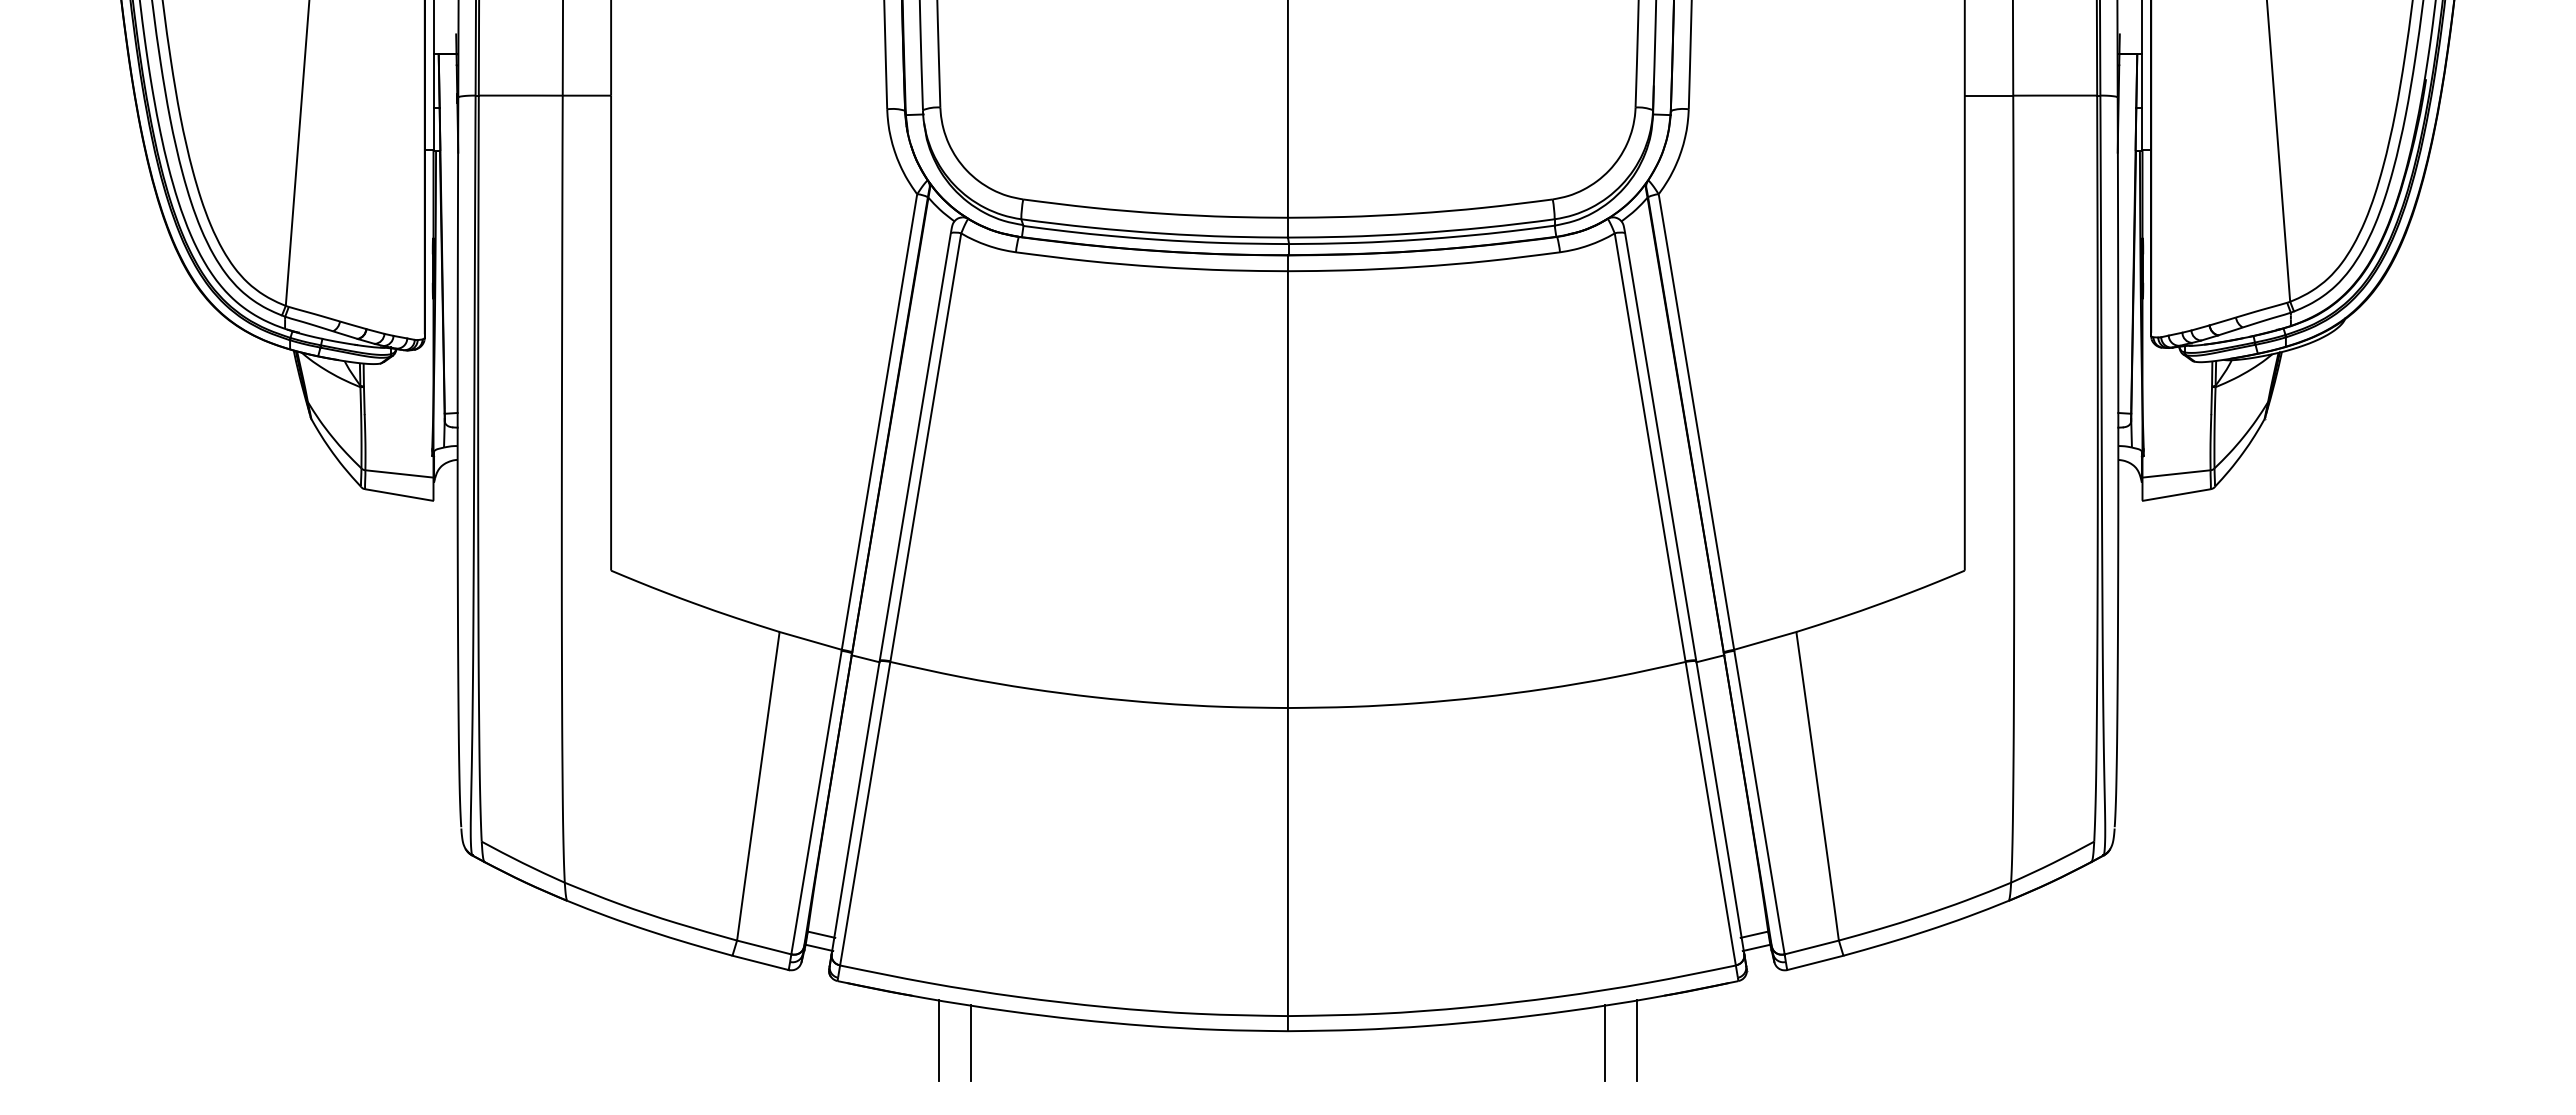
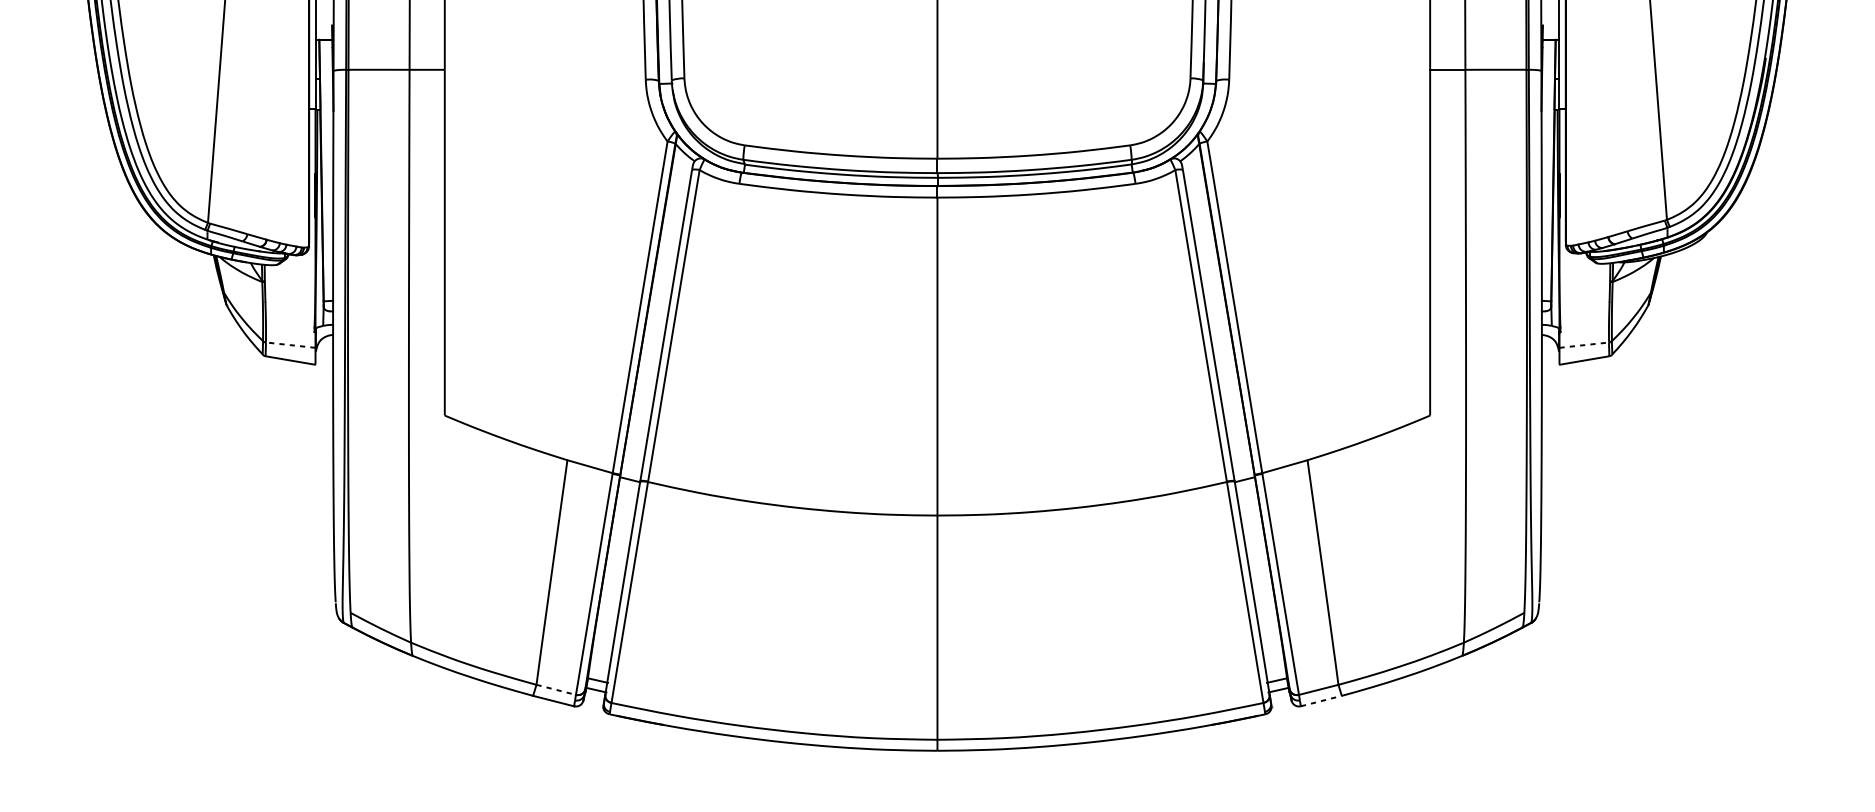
line: (398, 473) -> (290, 344), solid -> dashed
line: (2177, 473) -> (1584, 344), solid -> dashed
line: (764, 947) -> (556, 689), solid -> dashed
line: (1815, 962) -> (1321, 700), solid -> dashed
line: (938, 1040) -> (683, 757), removed
line: (1637, 1040) -> (1191, 757), removed
line: (970, 1043) -> (706, 759), removed
line: (1605, 1043) -> (1168, 759), removed

